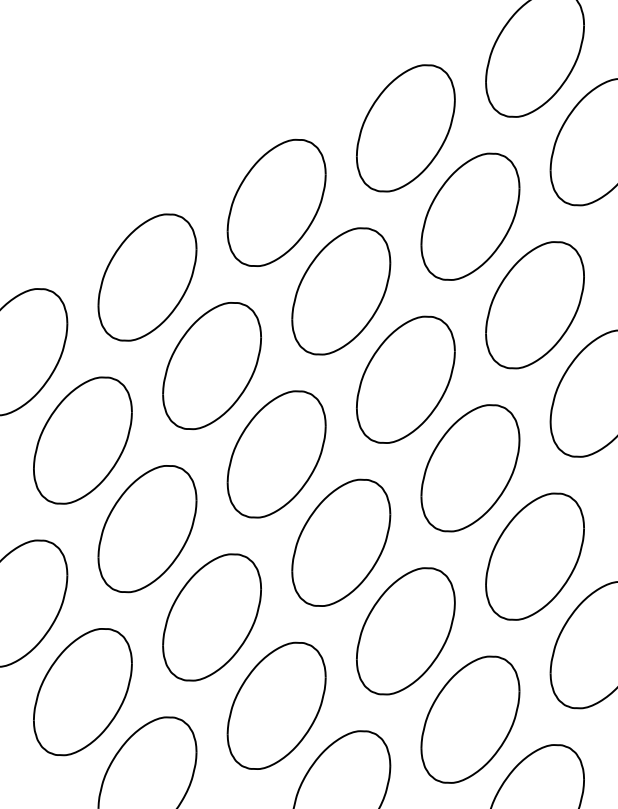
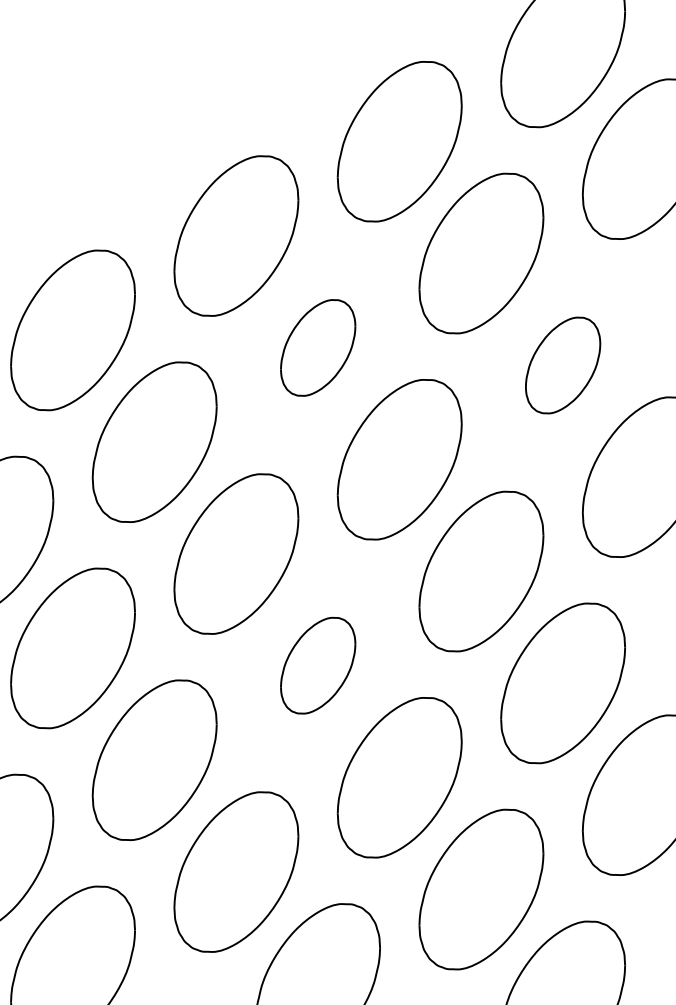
part: (341, 291) -> (318, 348), size x0.6
part: (534, 305) -> (562, 365), size x0.6
part: (341, 542) -> (318, 665), size x0.6

